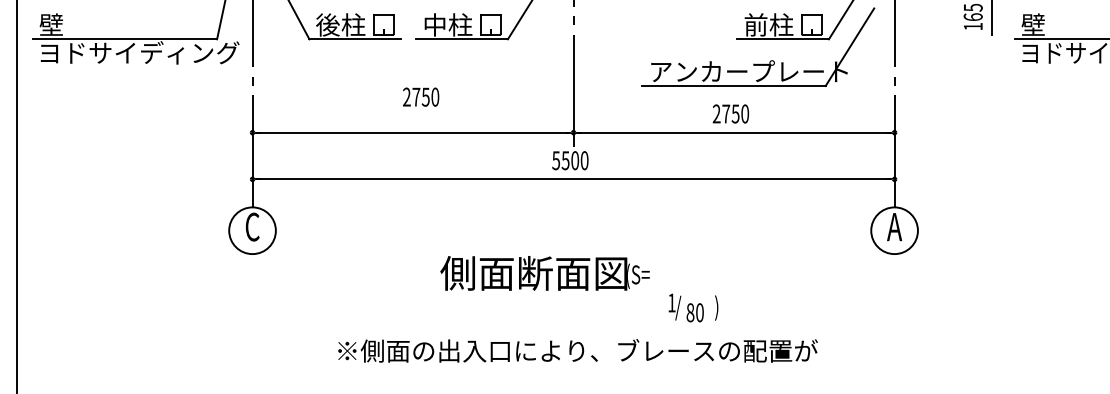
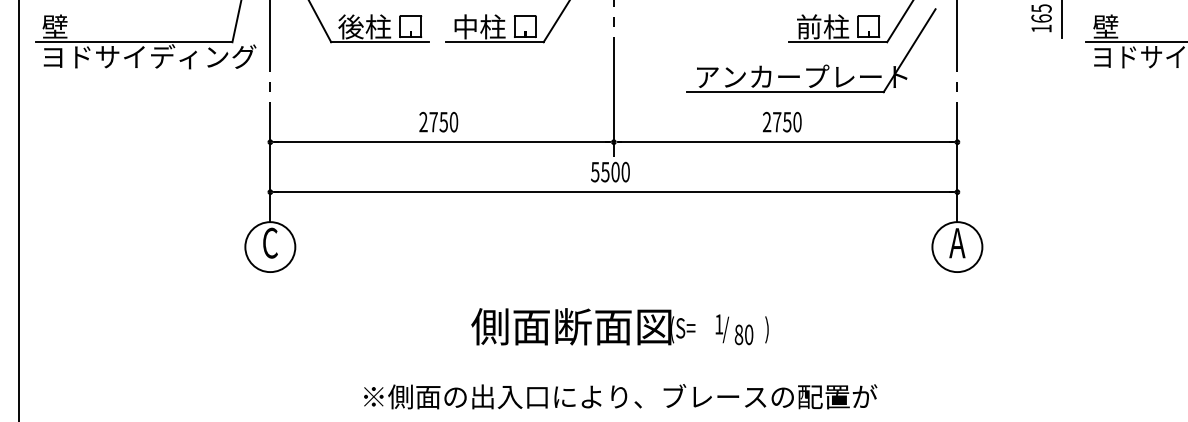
text: (420, 96) -> (438, 121), moved
text: (545, 273) -> (583, 326), moved
text: (577, 350) -> (620, 396), moved

